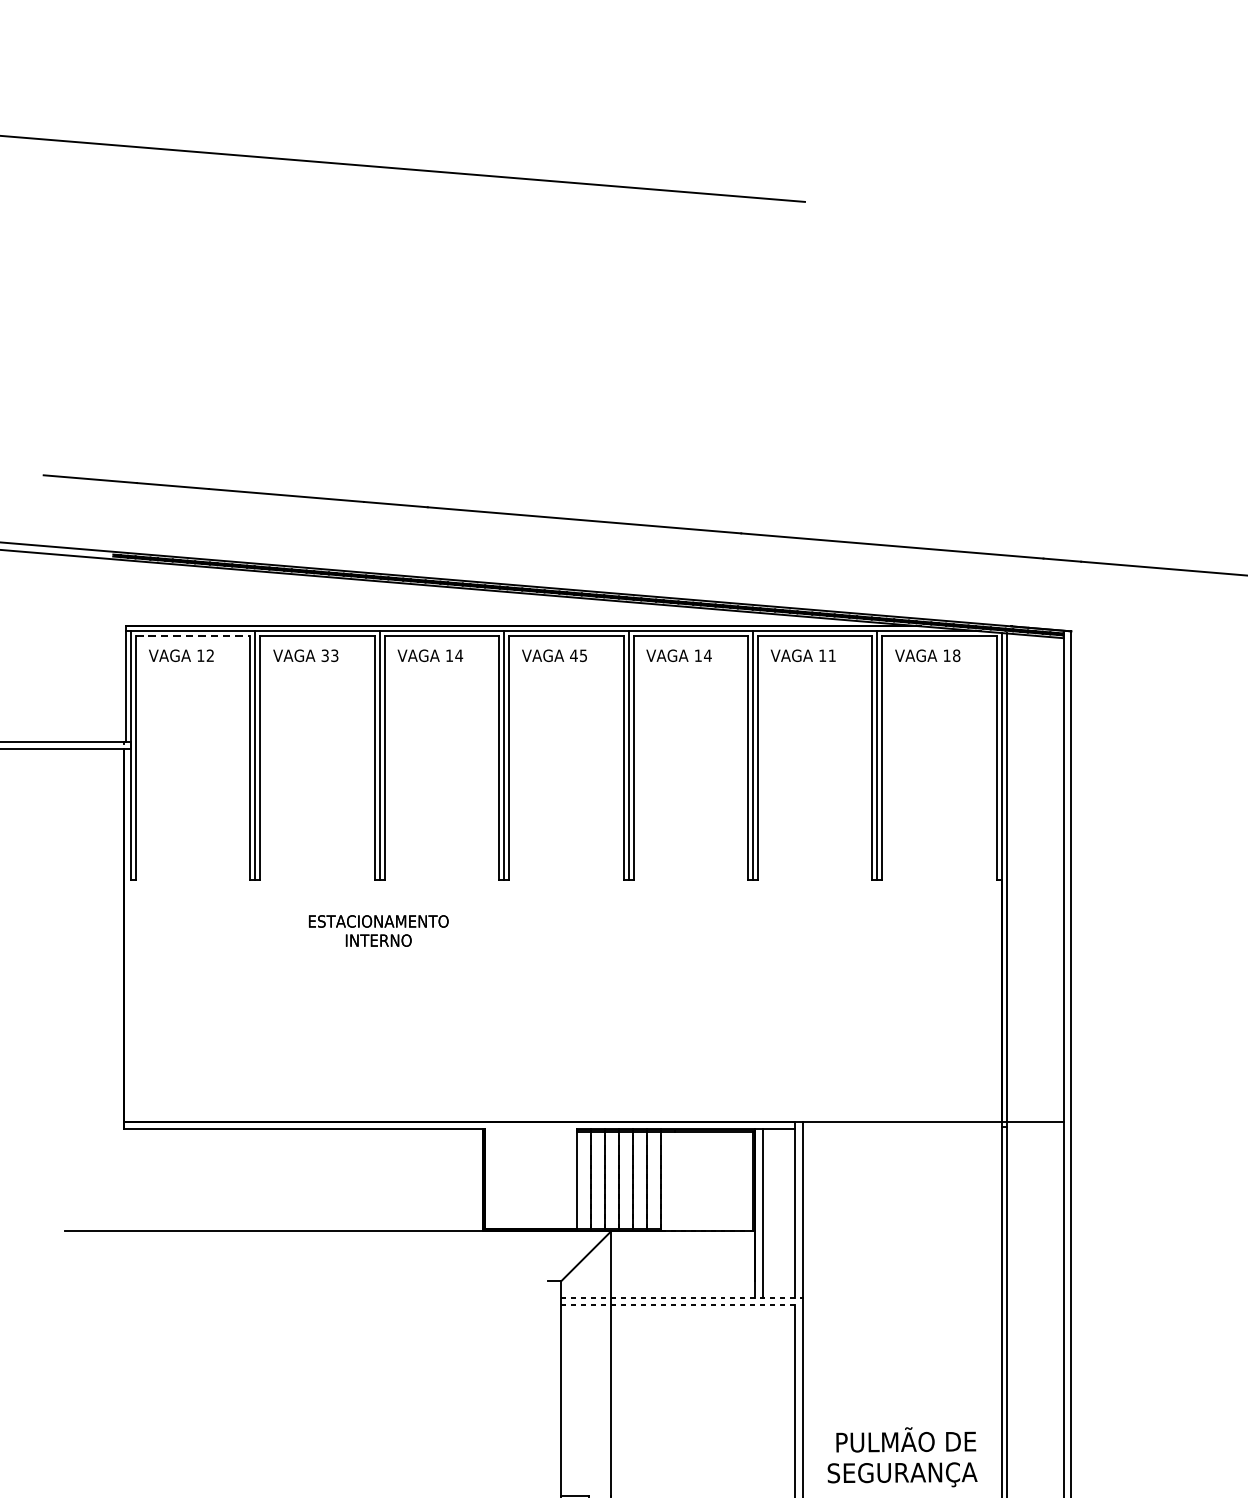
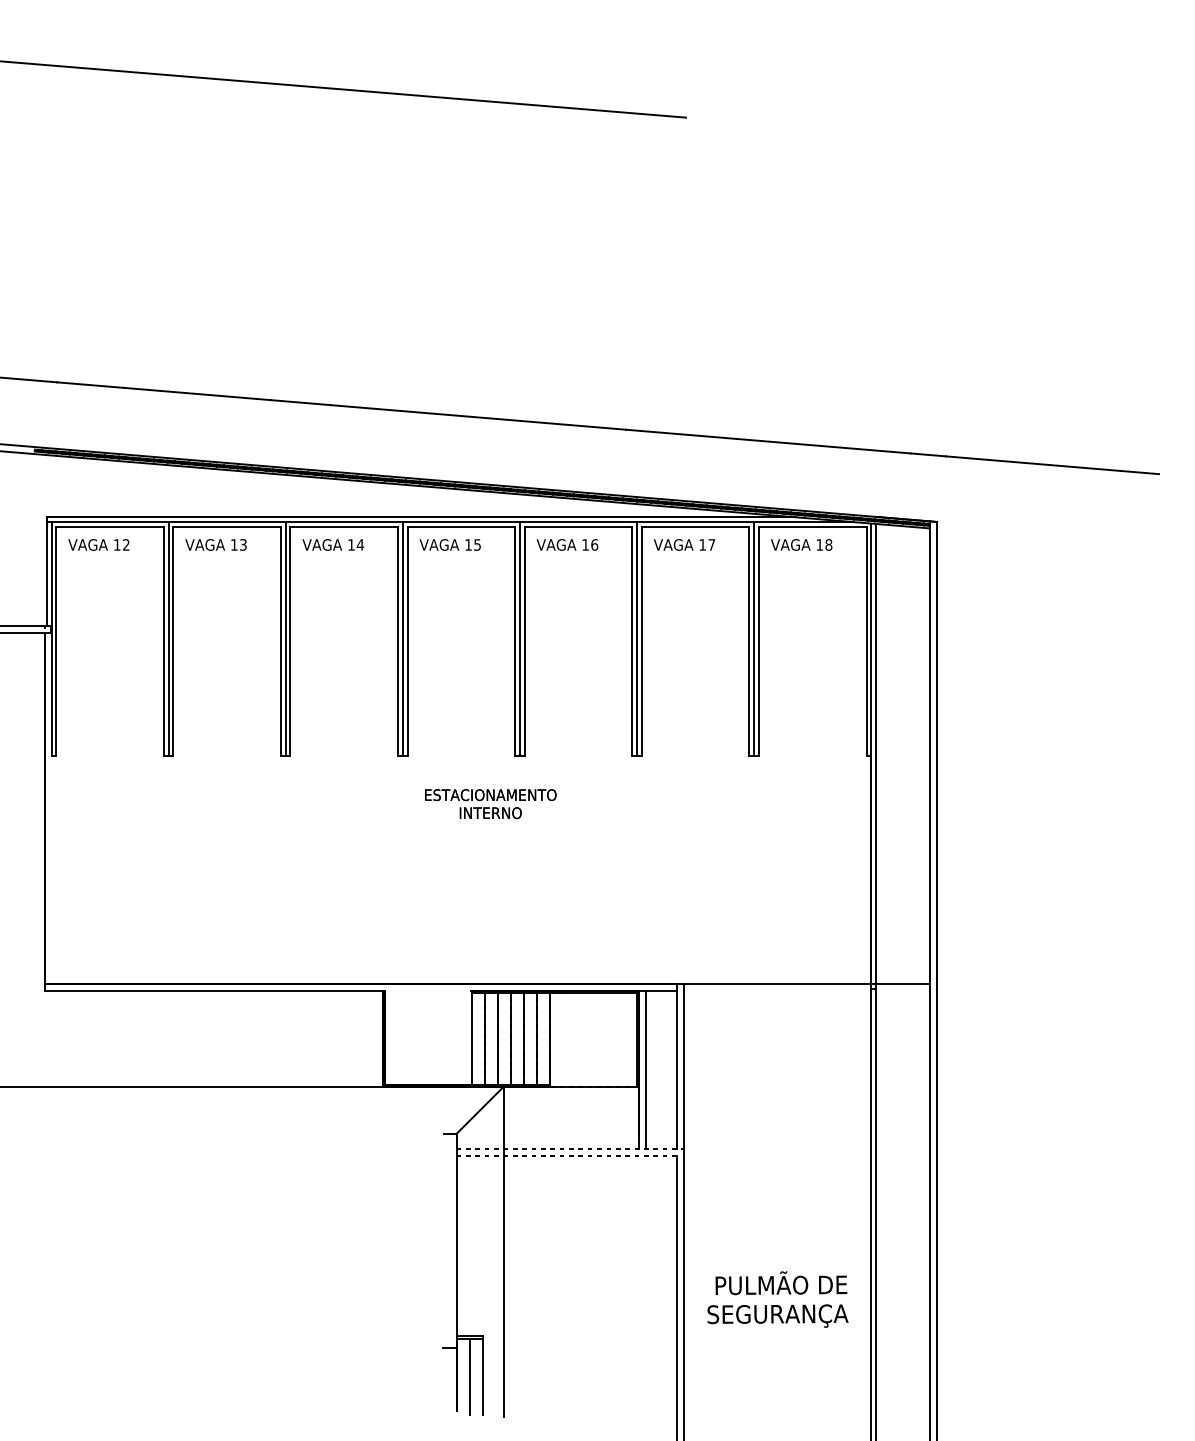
line: (193, 636) -> (110, 526), dashed -> solid
text: (325, 655) -> (234, 544), 33 -> 13
text: (573, 655) -> (468, 544), 45 -> 15
text: (707, 655) -> (594, 544), 14 -> 16
text: (831, 655) -> (711, 544), 11 -> 17
text: (378, 931) -> (490, 804), moved

